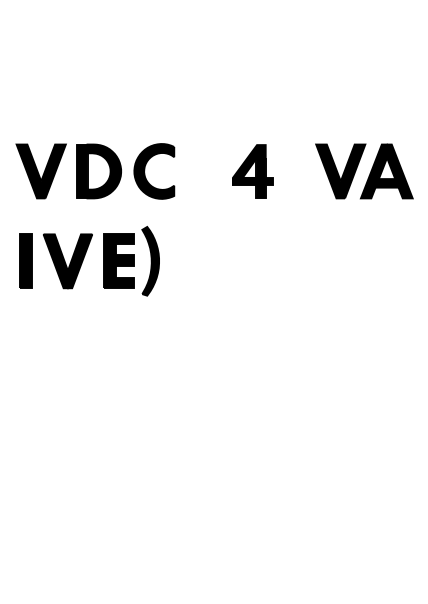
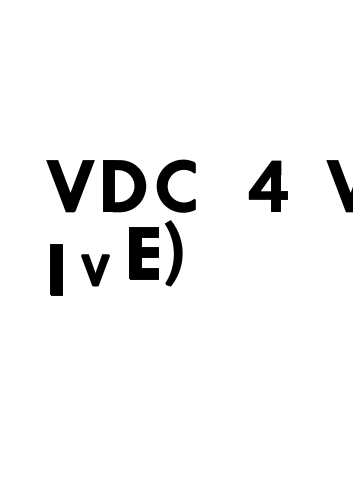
part: (67, 261) -> (95, 270), size x0.6
part: (131, 261) -> (155, 253), moved

